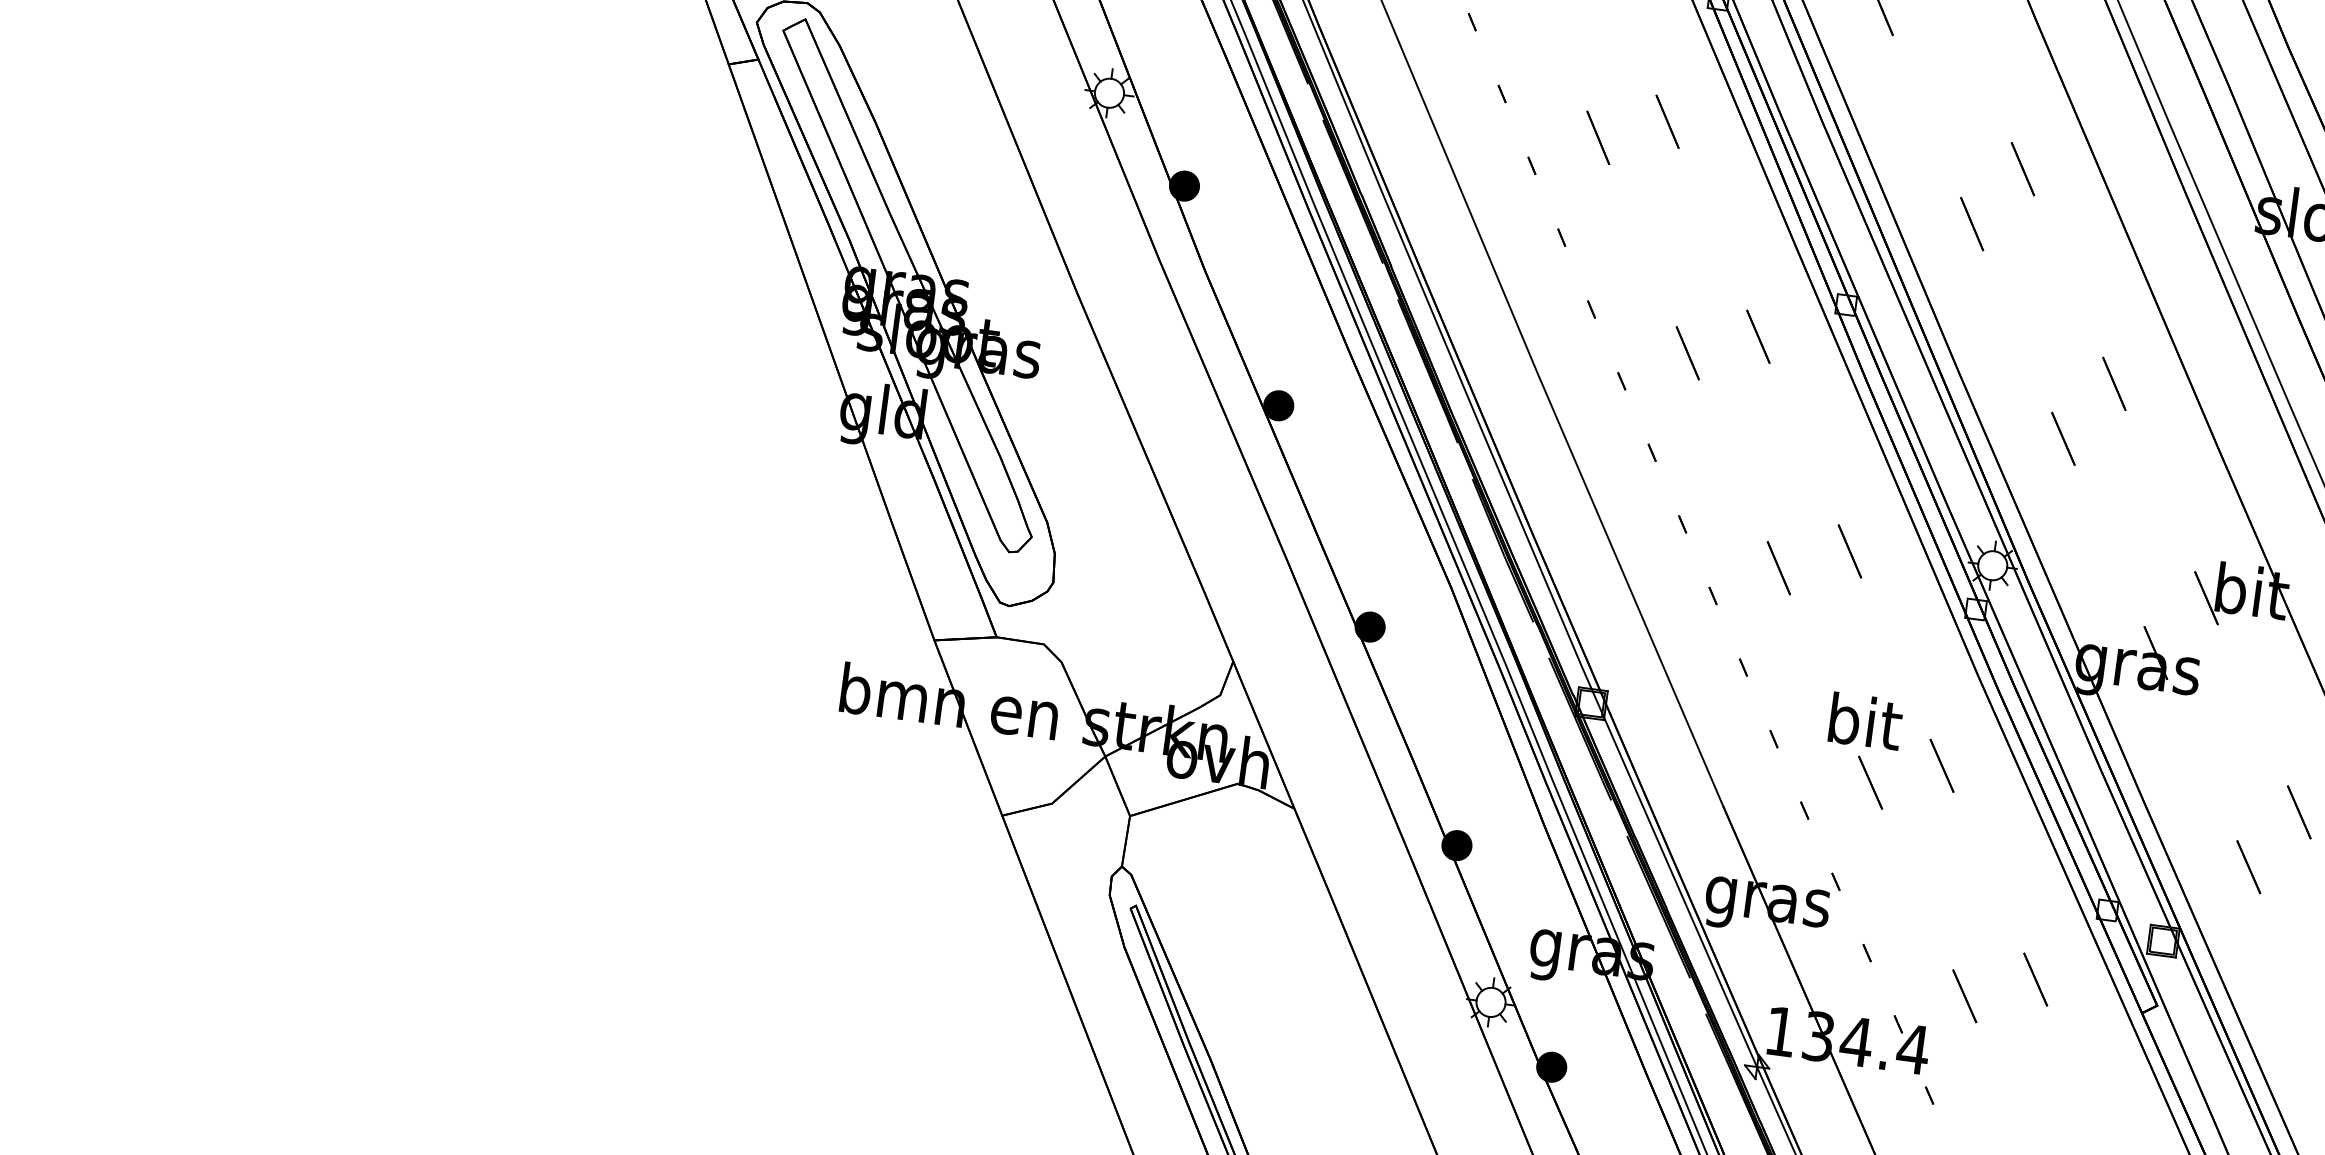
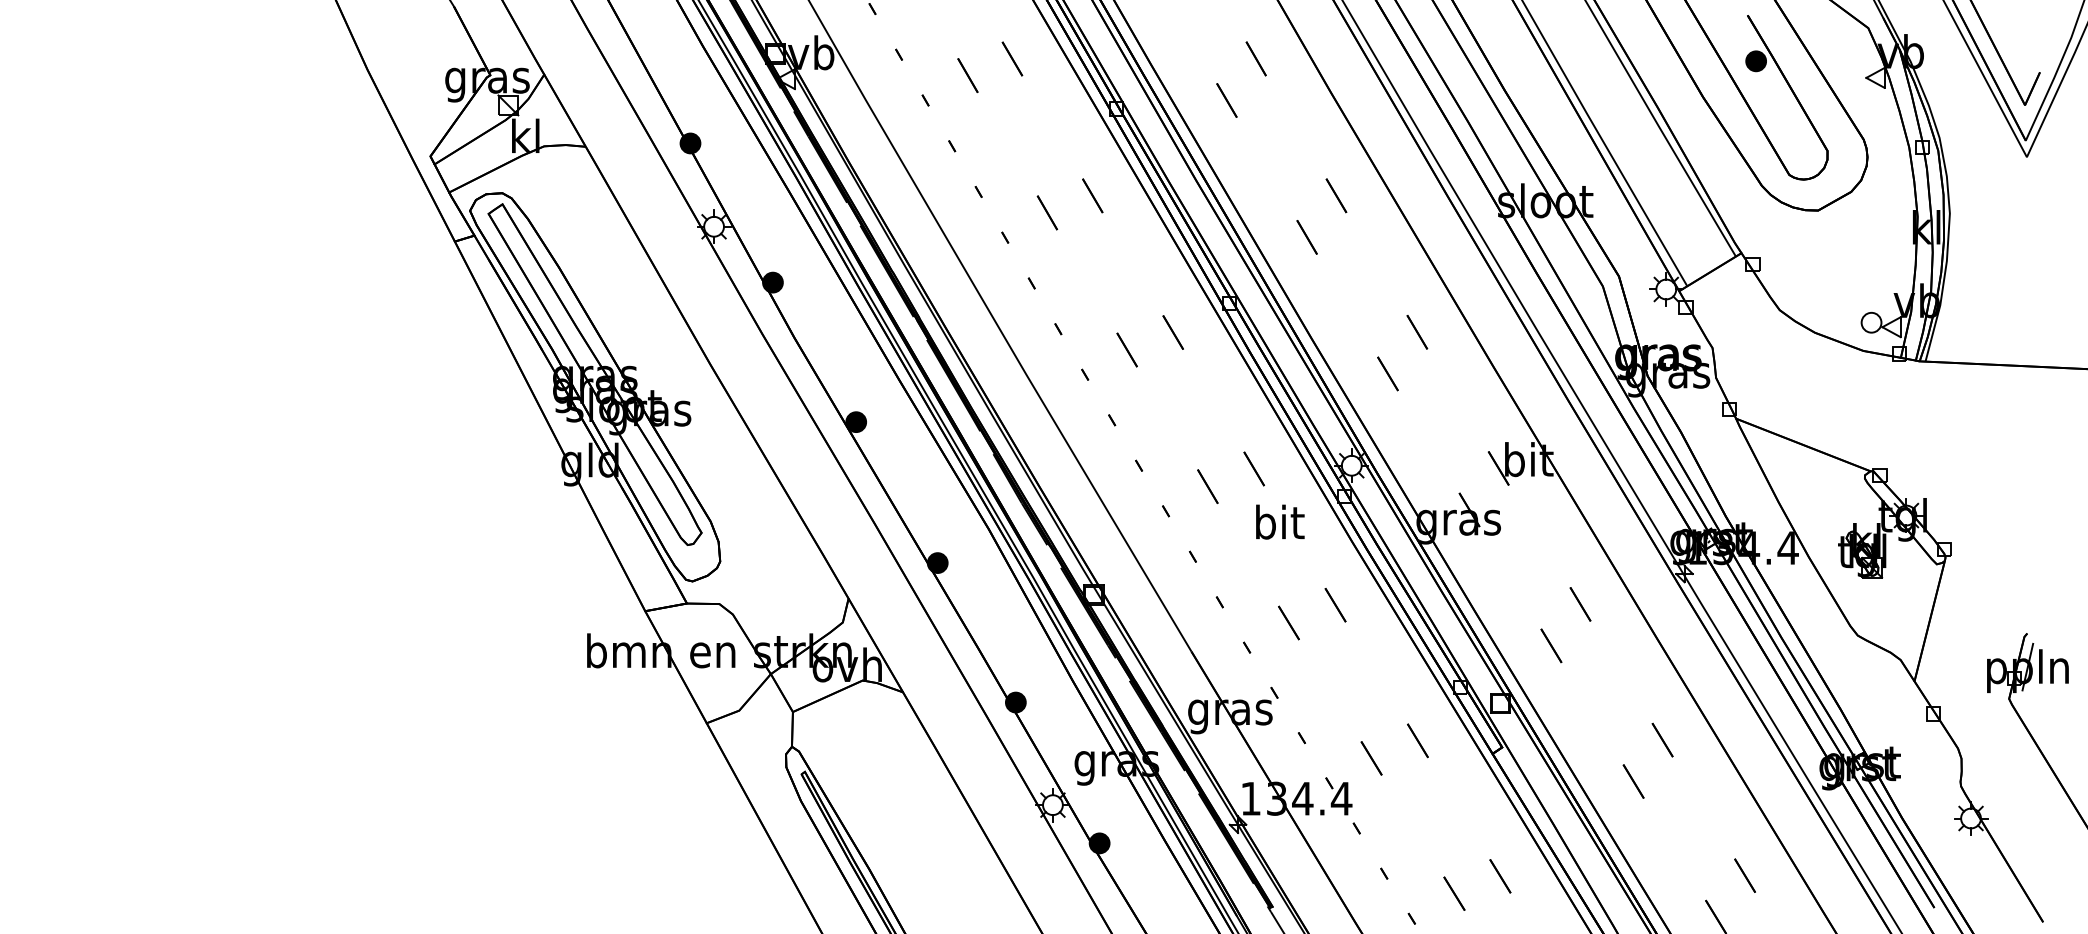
text: (1866, 720) -> (1280, 521), moved

